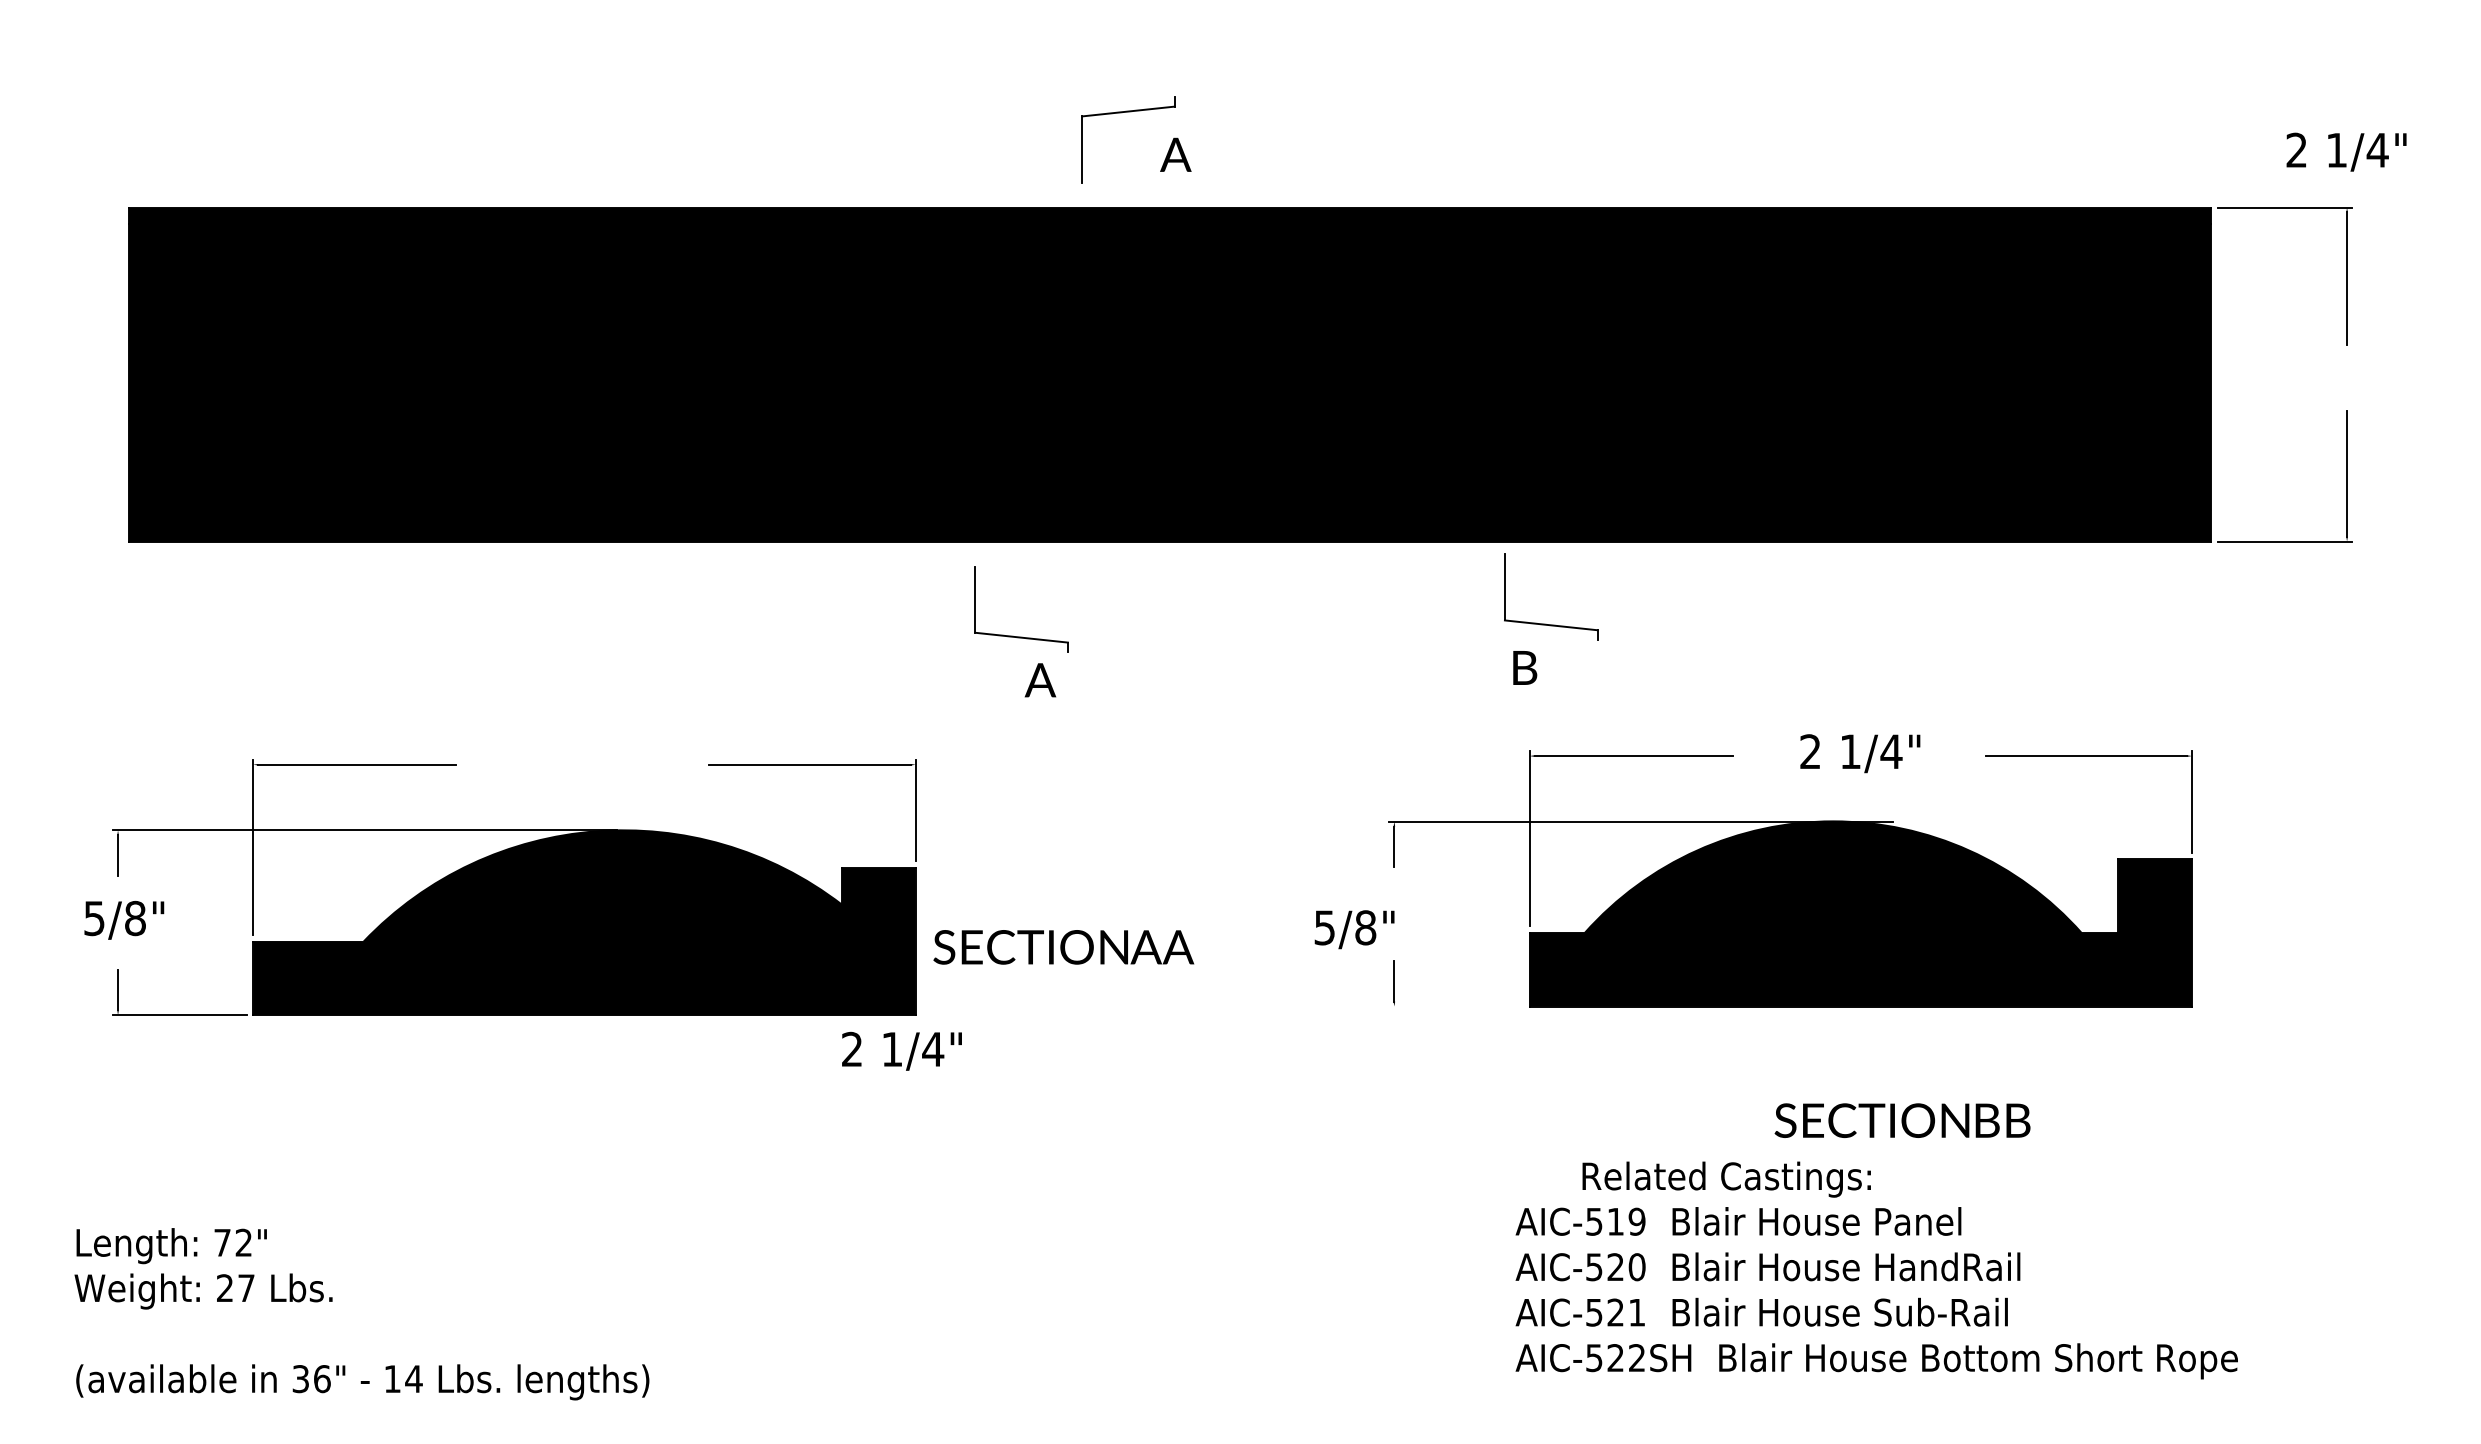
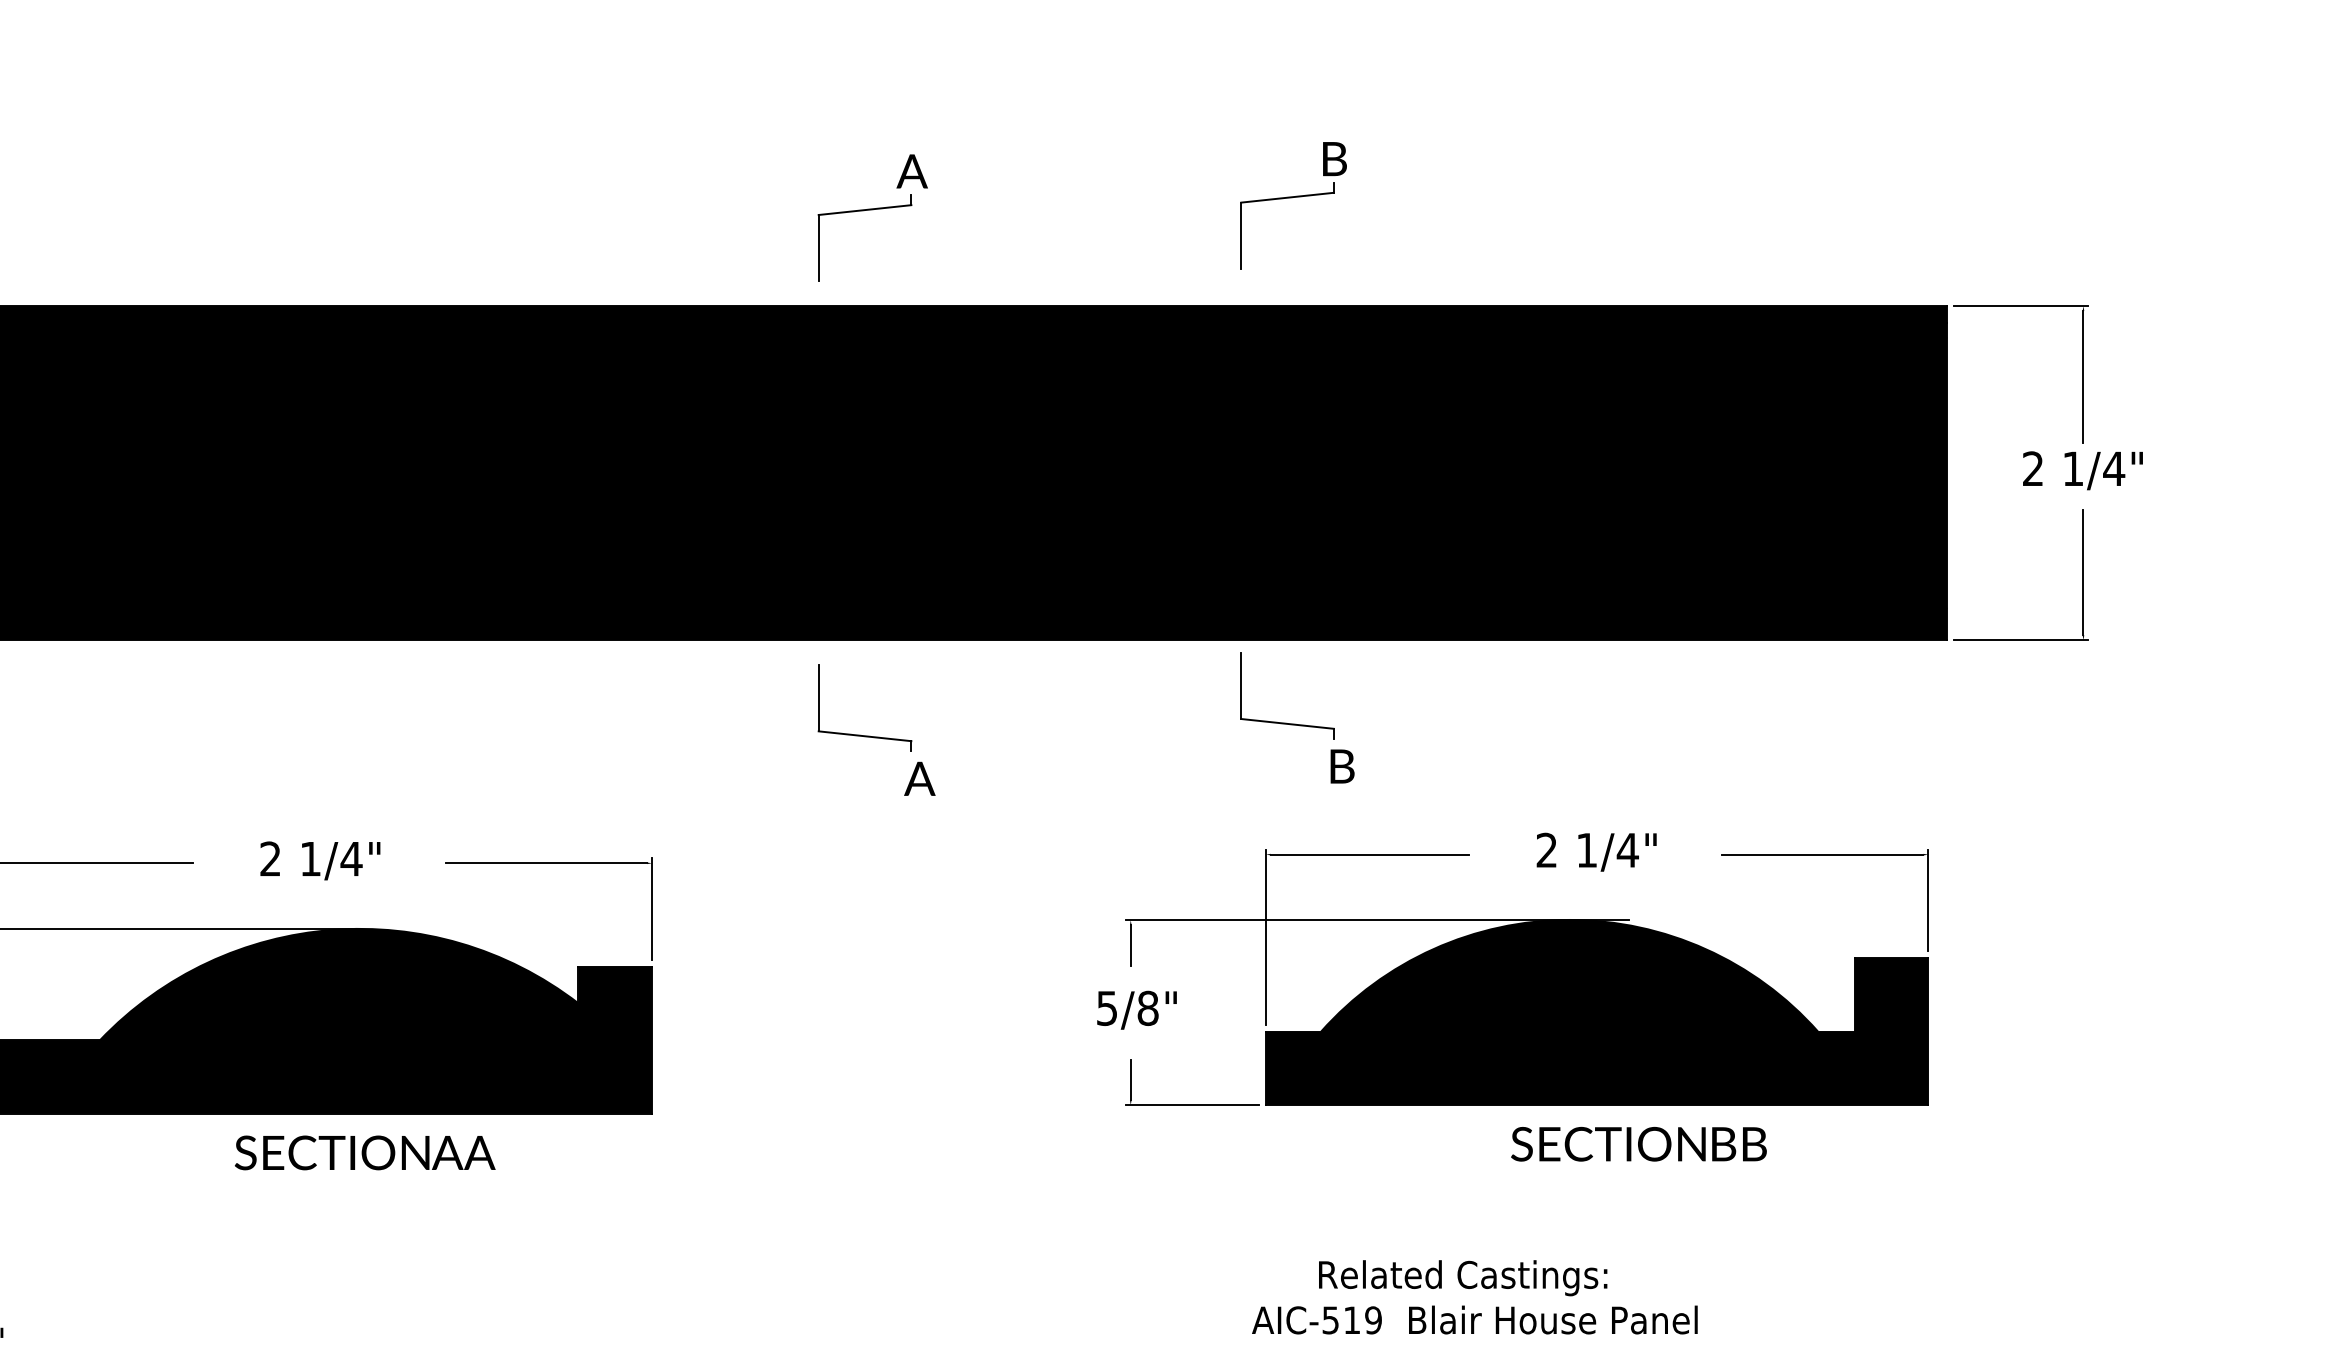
part: (1557, 99) -> (1293, 198), added
text: (2346, 151) -> (2082, 470), moved
text: (1175, 154) -> (911, 171), moved
part: (1021, 636) -> (864, 735), moved
text: (1525, 667) -> (1342, 766), moved
text: (1040, 680) -> (919, 779), moved
text: (1354, 929) -> (1136, 1010), moved
text: (1063, 947) -> (364, 1153), moved
line: (1455, 1006) -> (1191, 1105), added
text: (901, 1050) -> (319, 860), moved
text: (1902, 1120) -> (1638, 1144), moved

